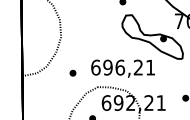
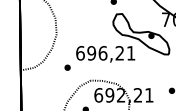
text: (122, 68) -> (105, 54), moved

